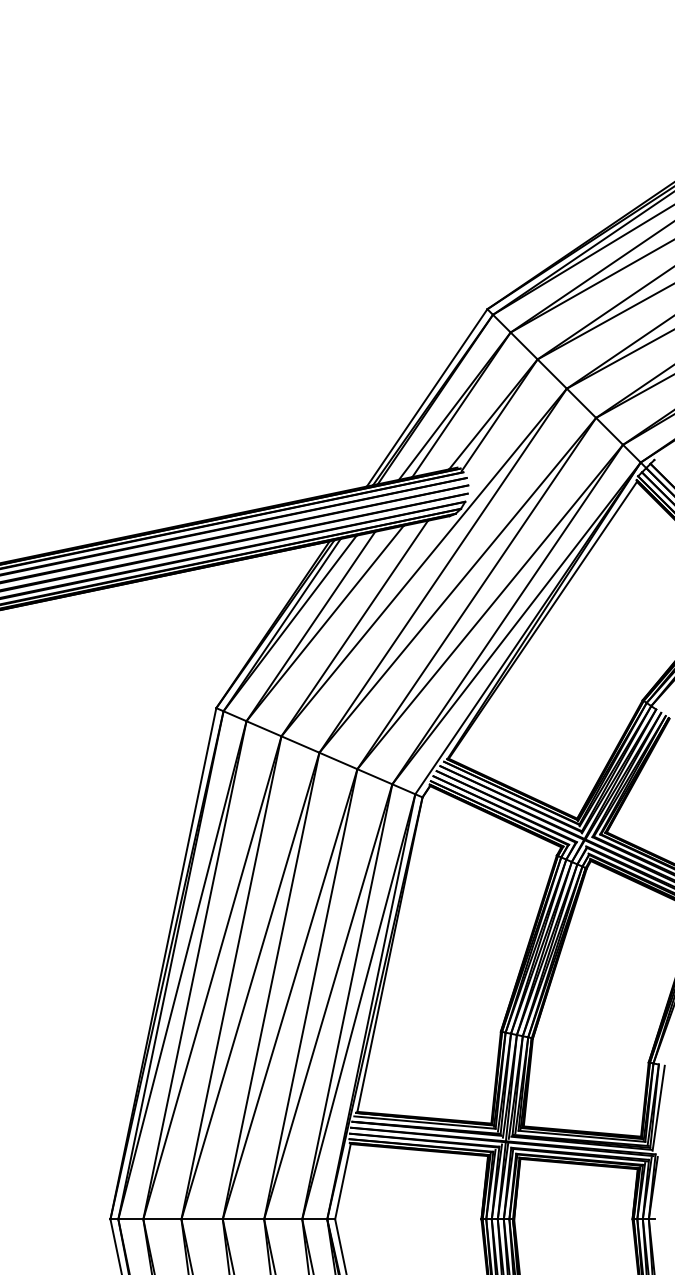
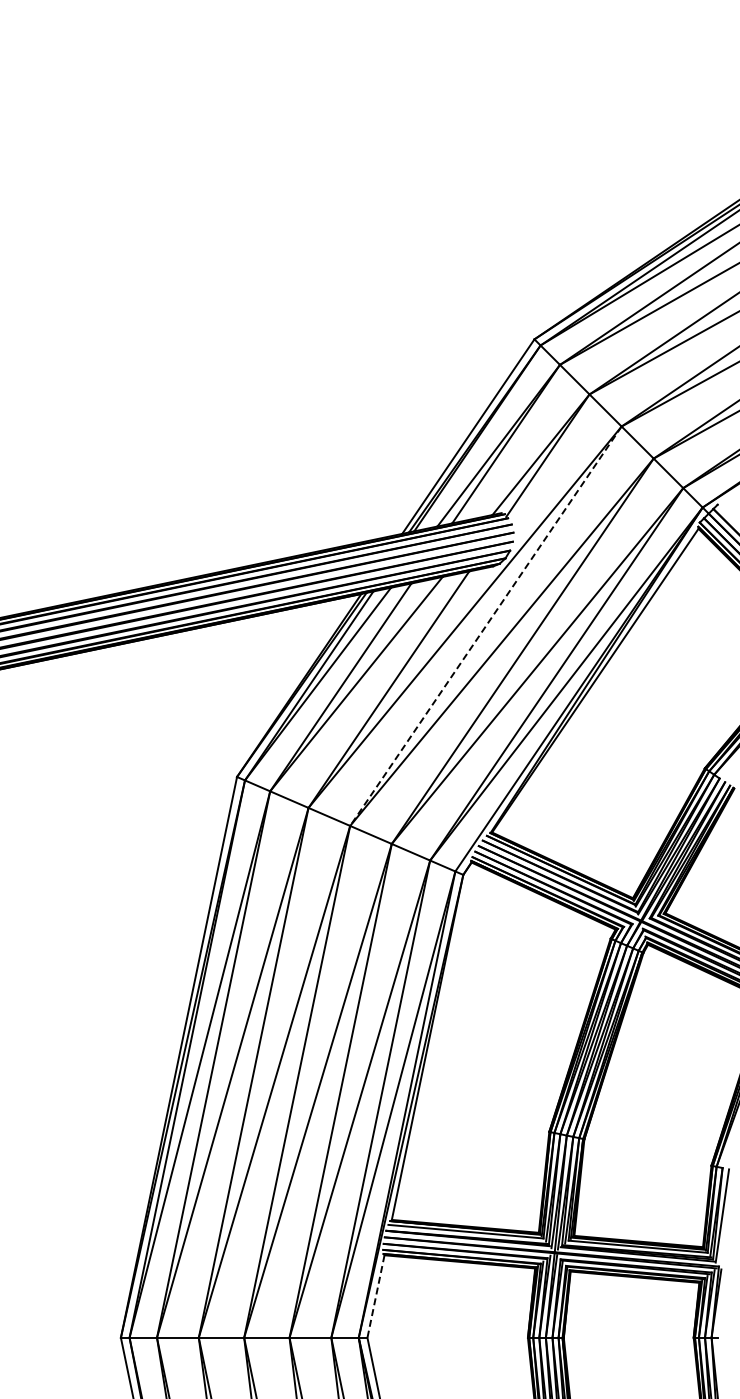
line: (442, 570) -> (485, 626), solid -> dashed
line: (342, 1182) -> (375, 1297), solid -> dashed

